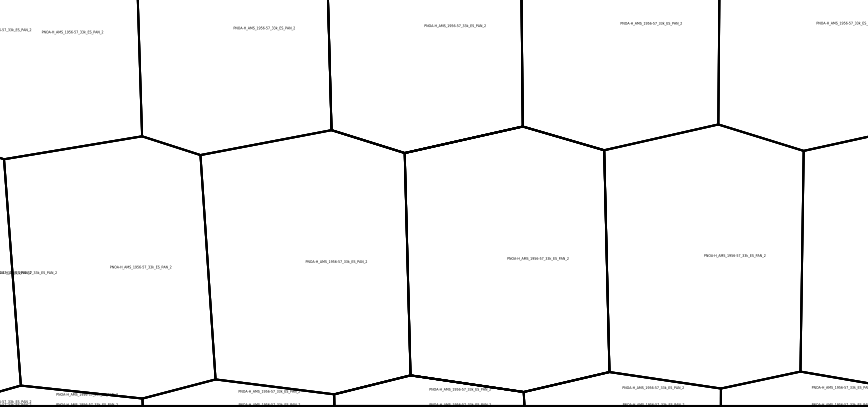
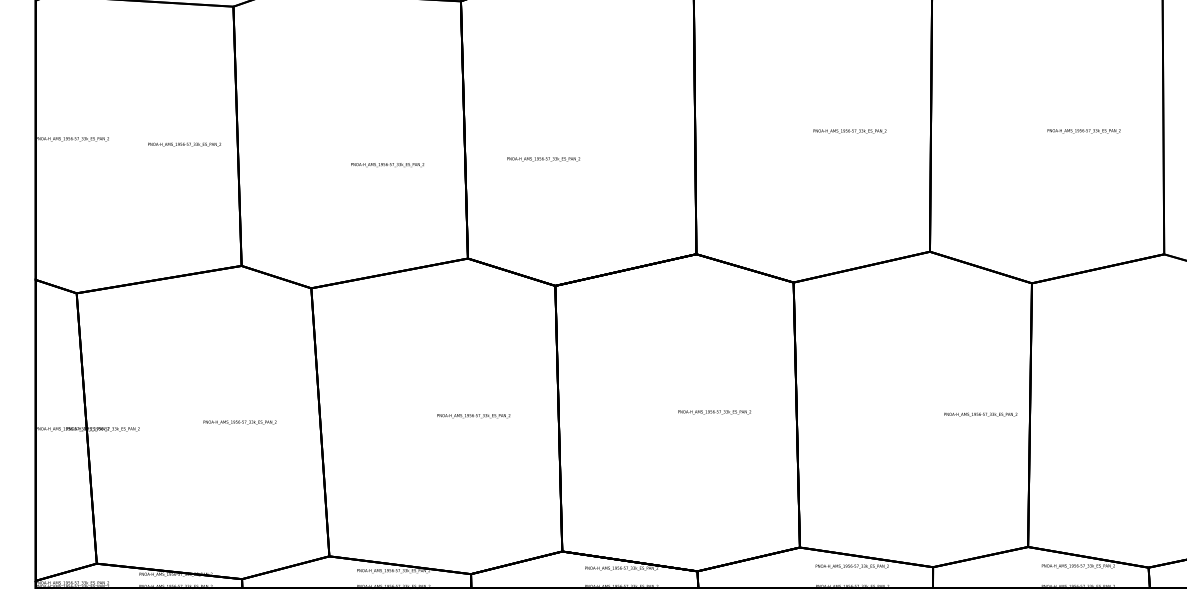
text: (455, 26) -> (543, 159), moved
text: (264, 28) -> (387, 165), moved
text: (72, 32) -> (184, 144), moved
text: (734, 255) -> (980, 414), moved

